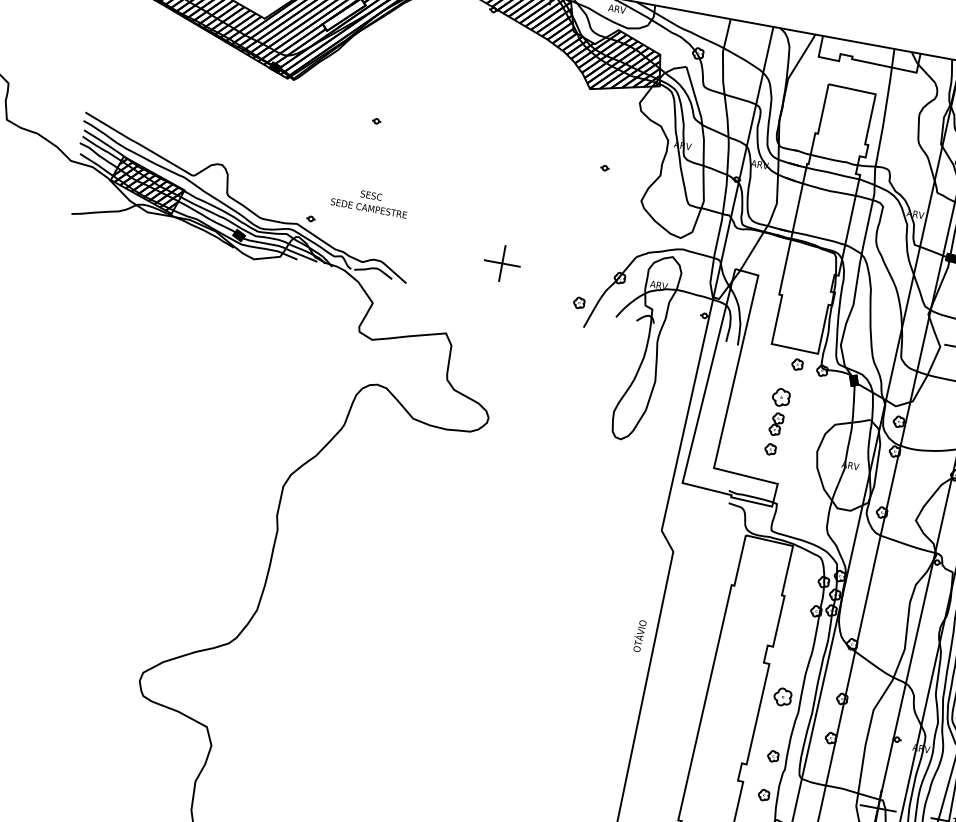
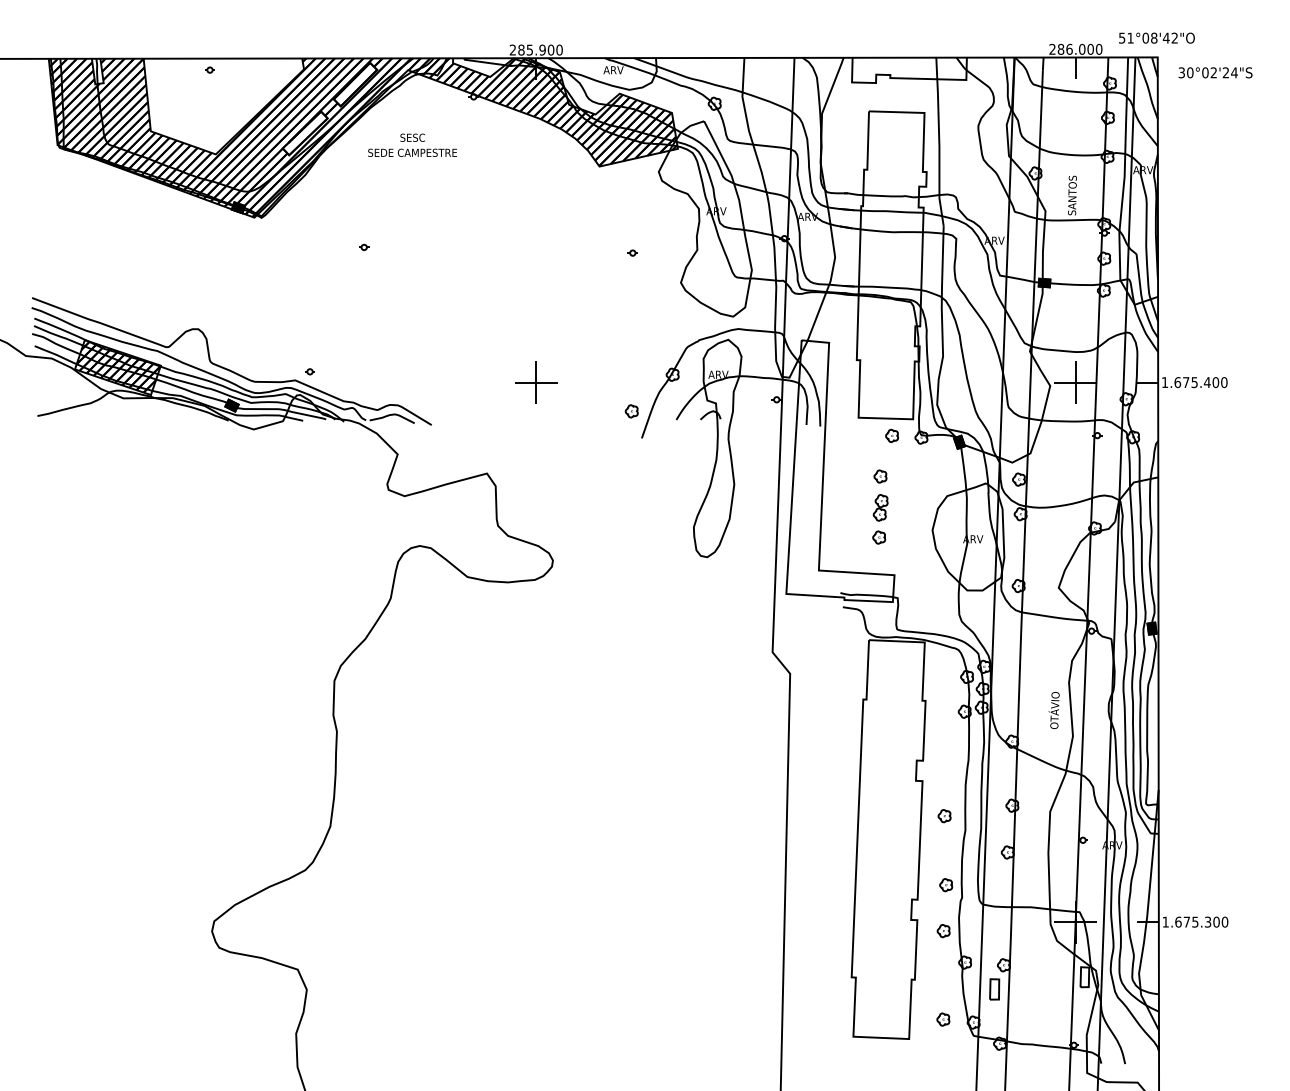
text: (370, 201) -> (412, 144), moved
part: (781, 397) -> (880, 476), size x0.62
text: (638, 635) -> (1053, 710), moved
part: (782, 697) -> (944, 816), size x0.62

